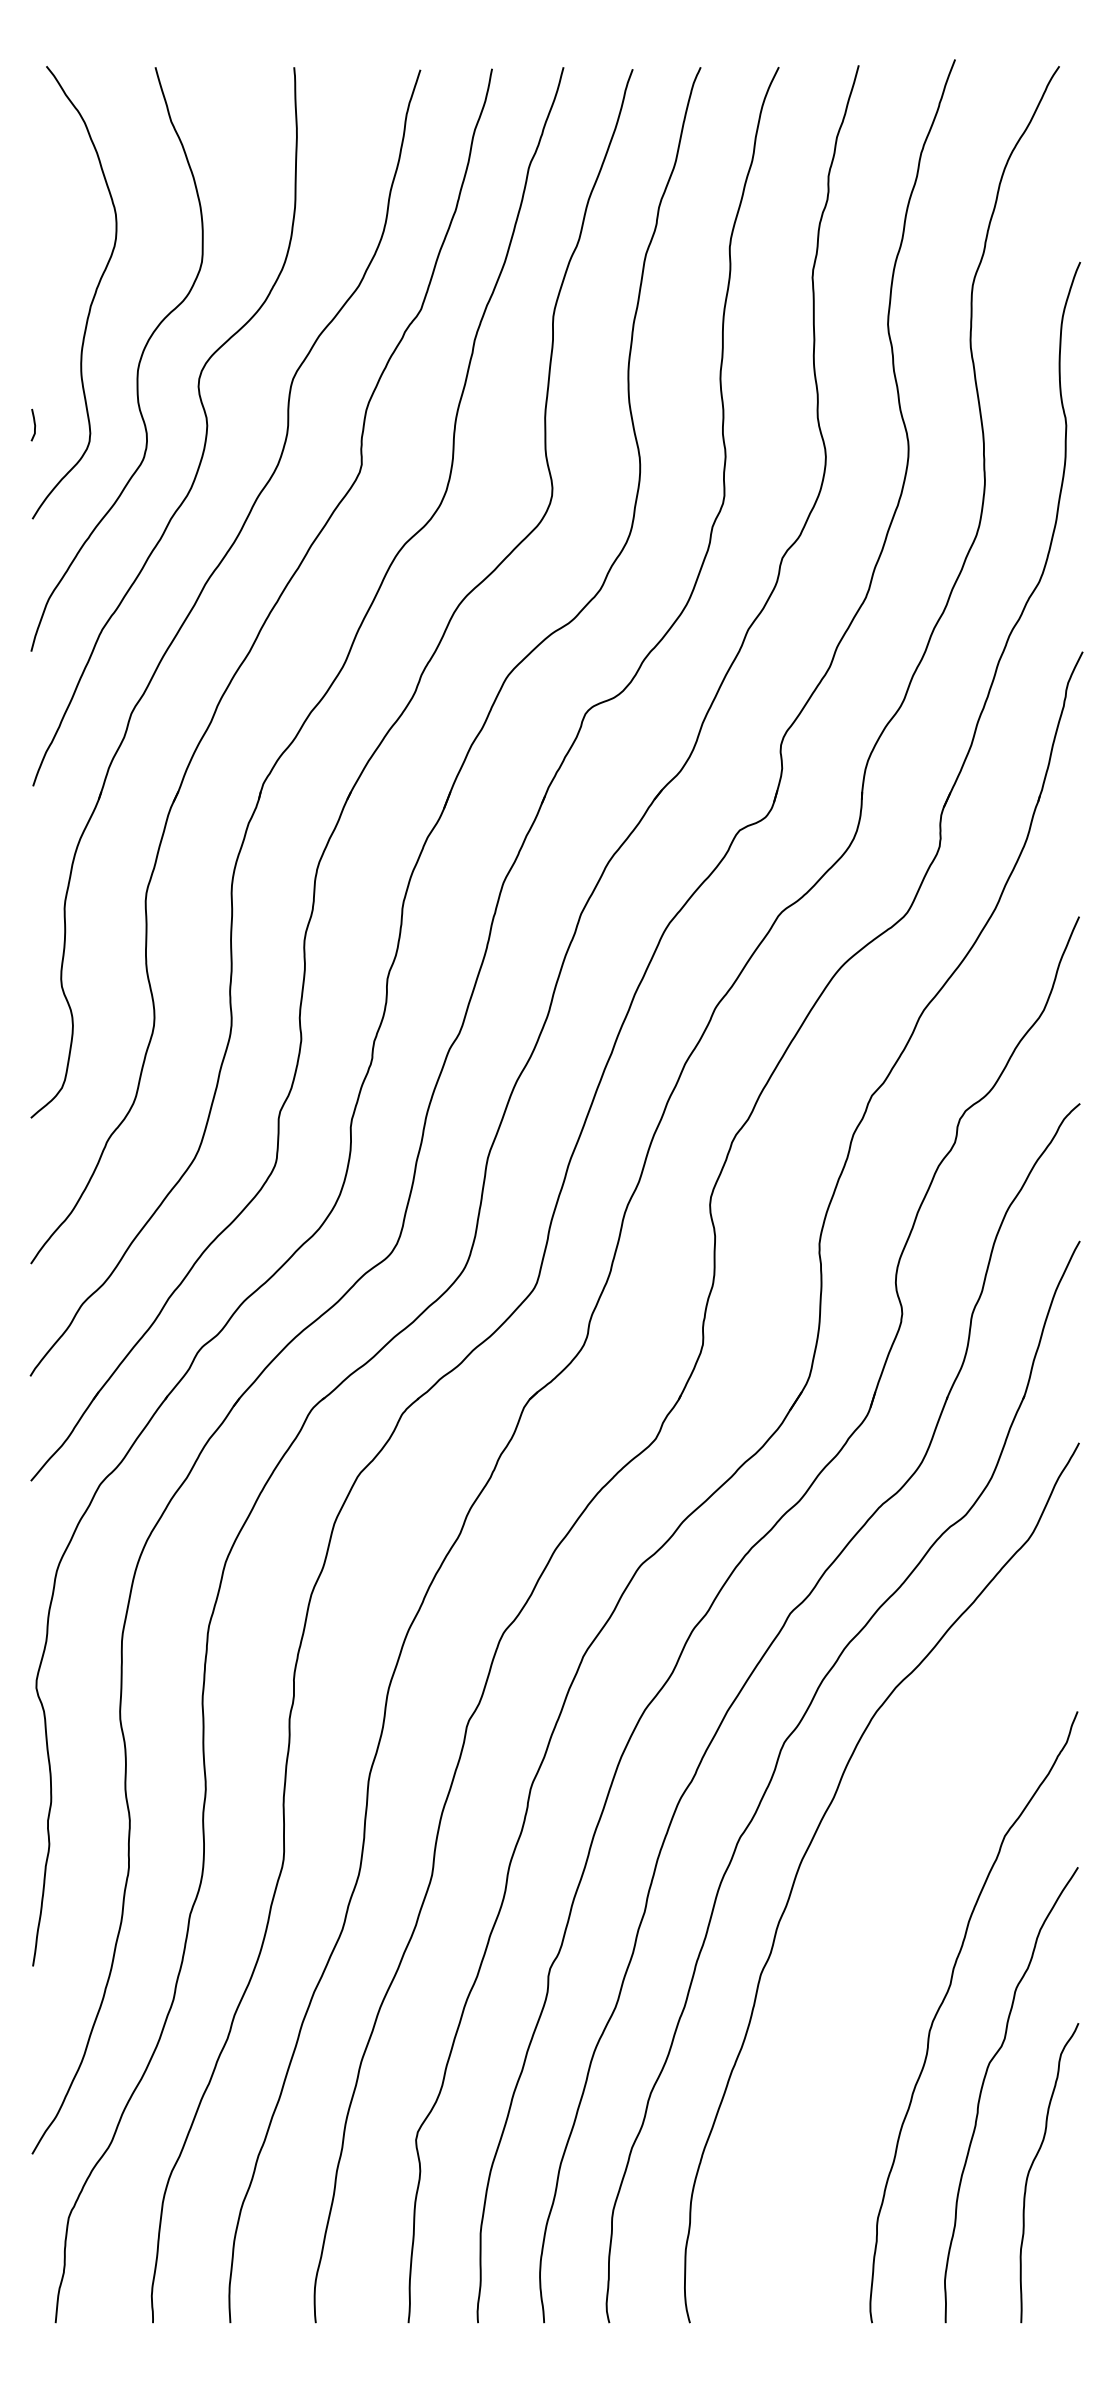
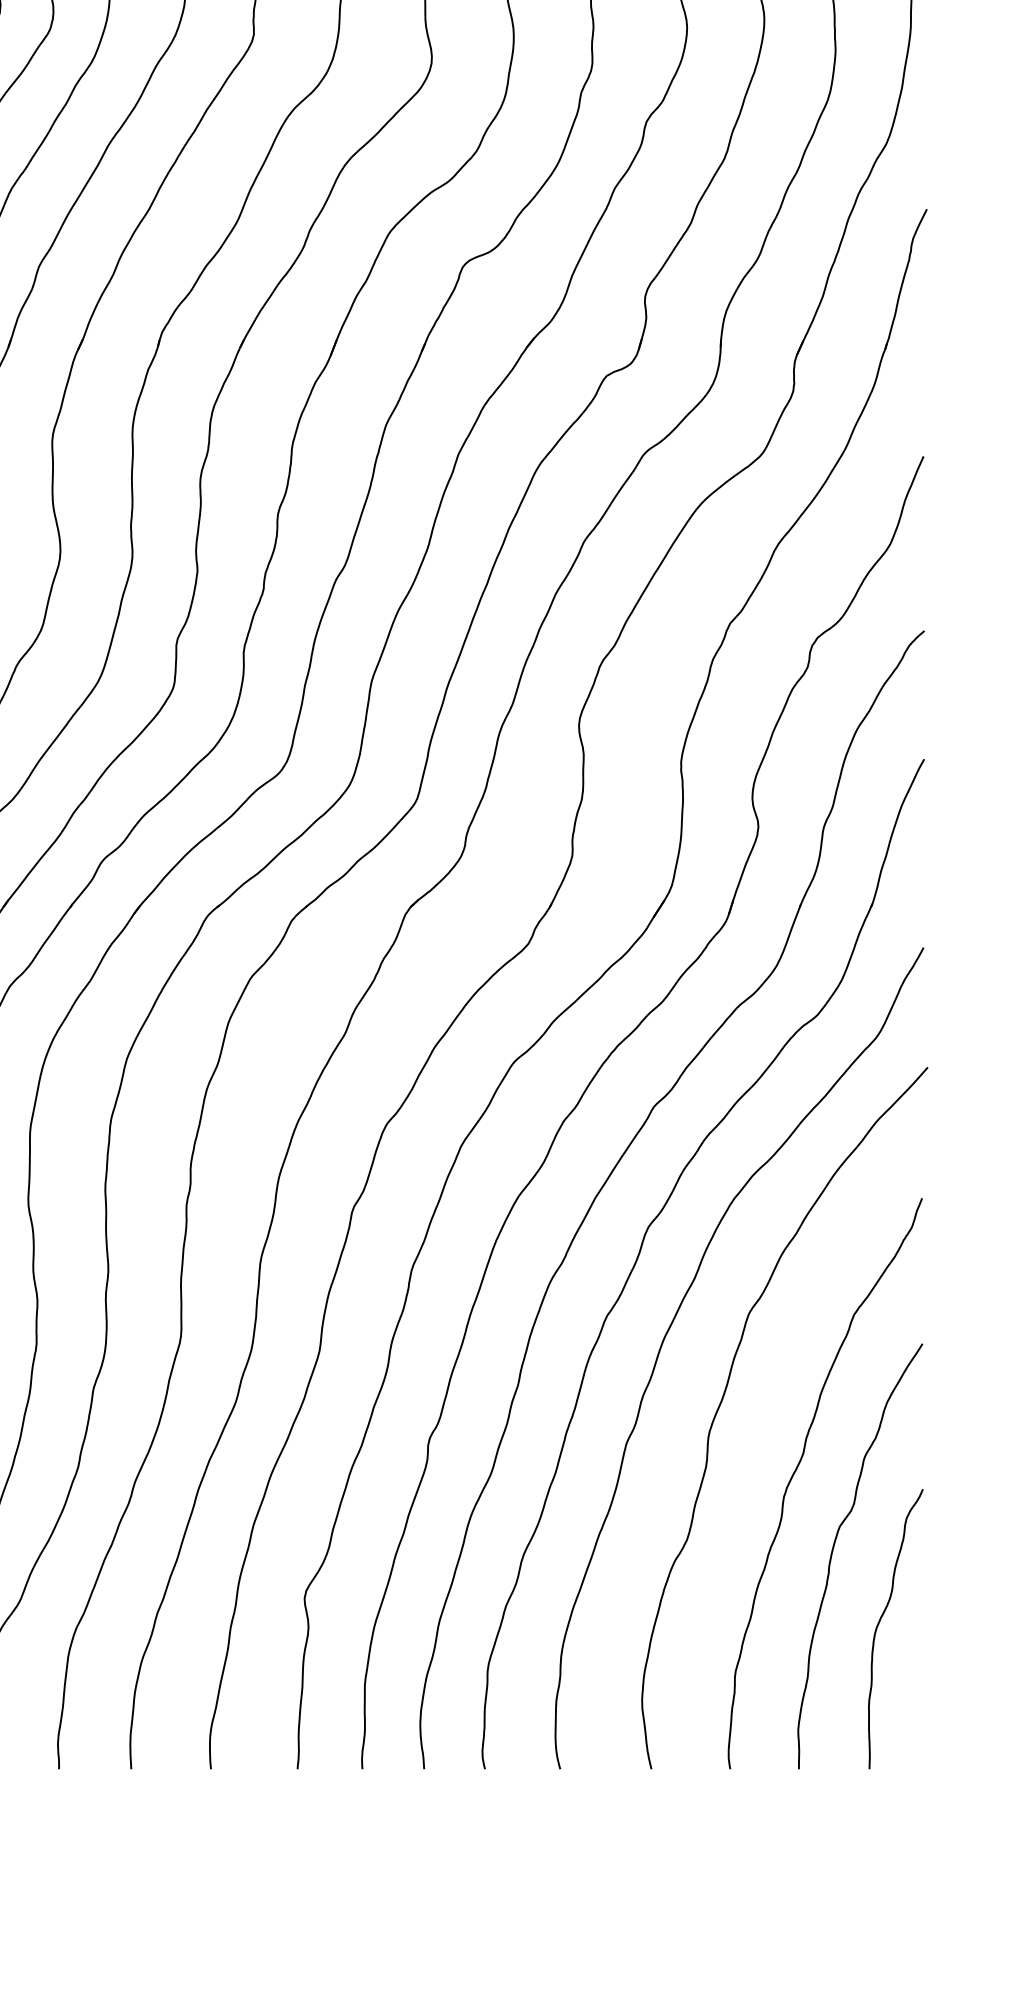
curve: (866, 1922) -> (725, 1395), added

